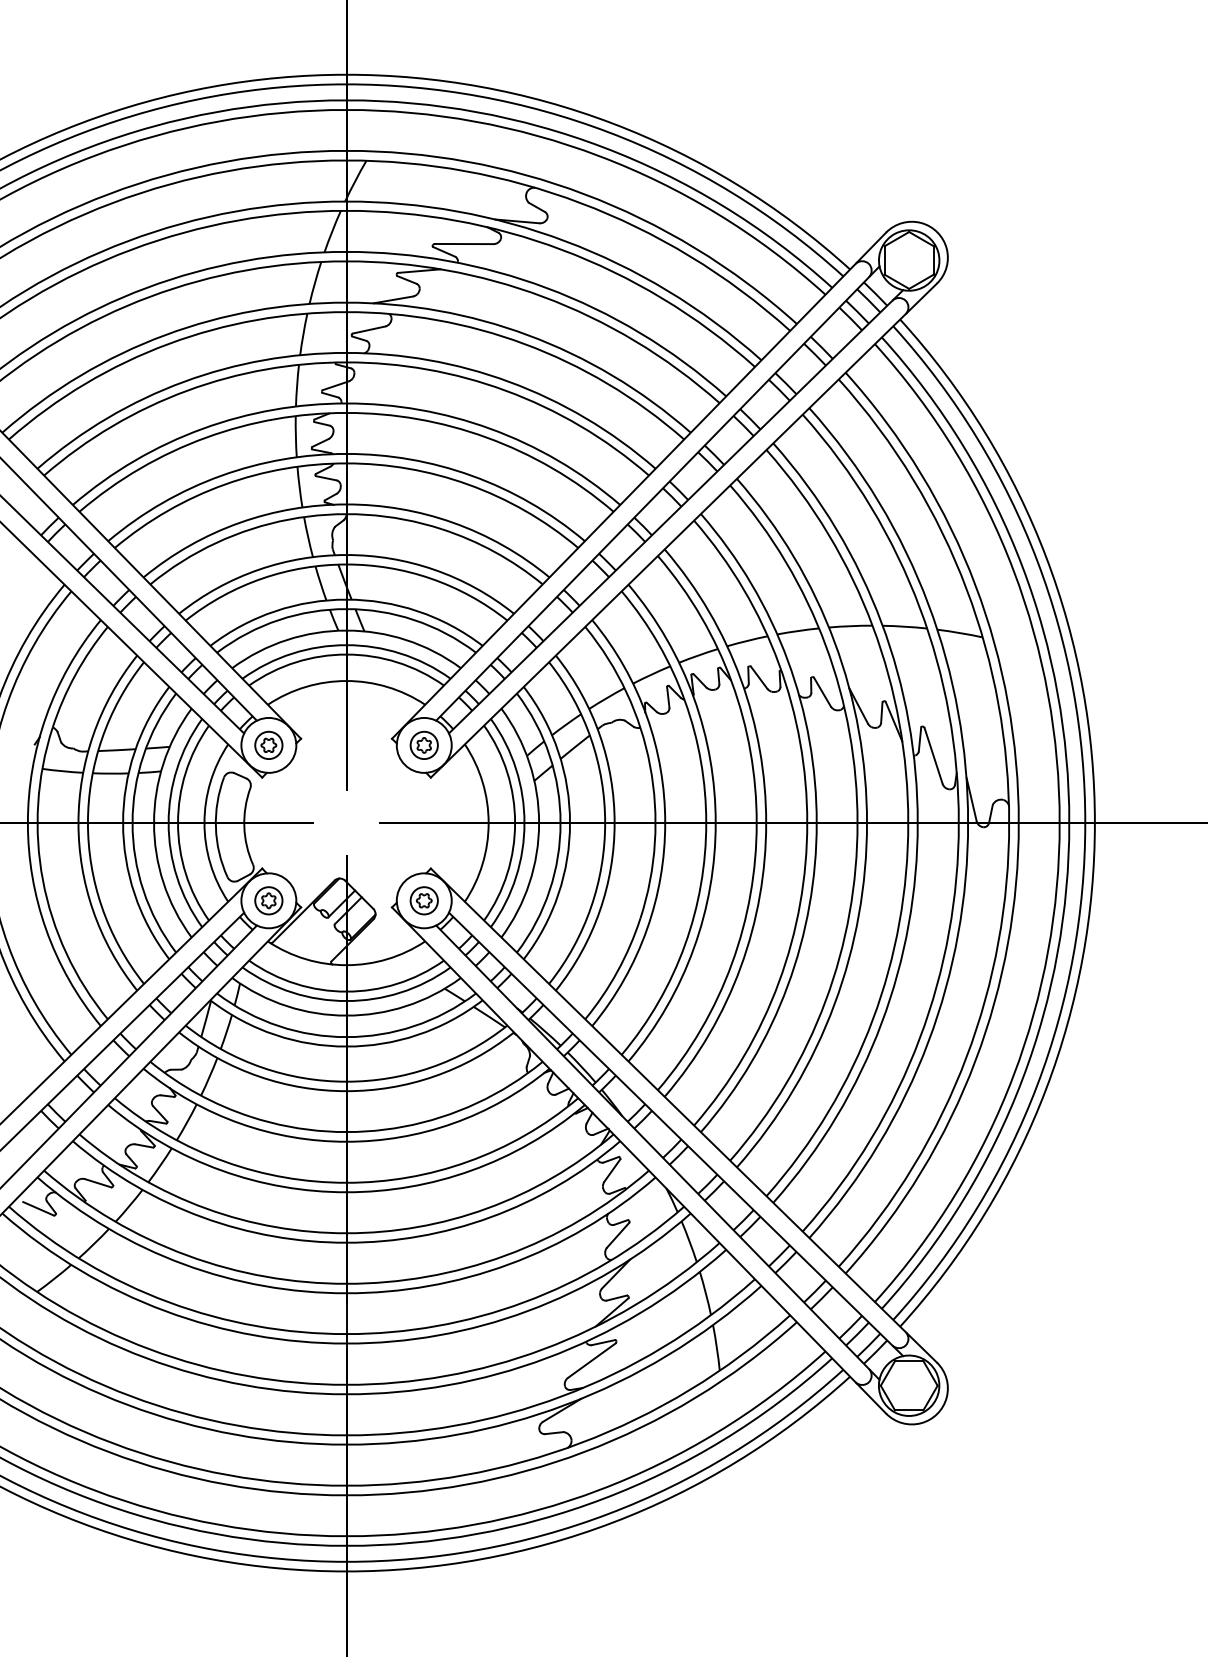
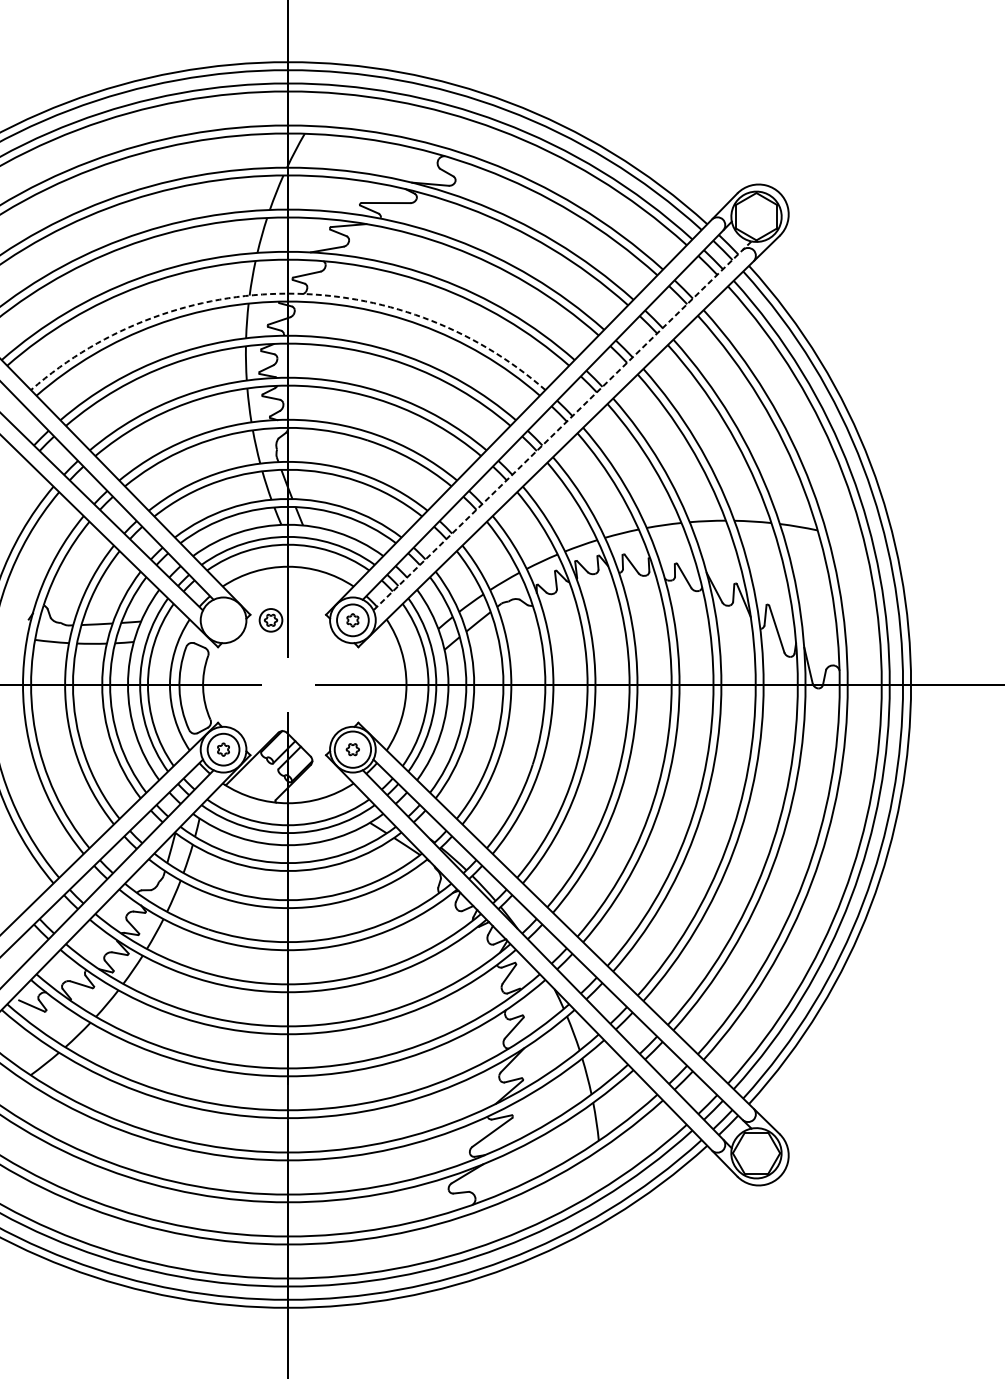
arc: (346, 352) -> (288, 293), solid -> dashed
line: (675, 512) -> (562, 426), solid -> dashed
part: (268, 744) -> (270, 619), moved
circle: (423, 745) -> (352, 620), size x1.4
circle: (268, 900) -> (223, 749), size x1.4
circle: (423, 900) -> (352, 749), size x1.6

